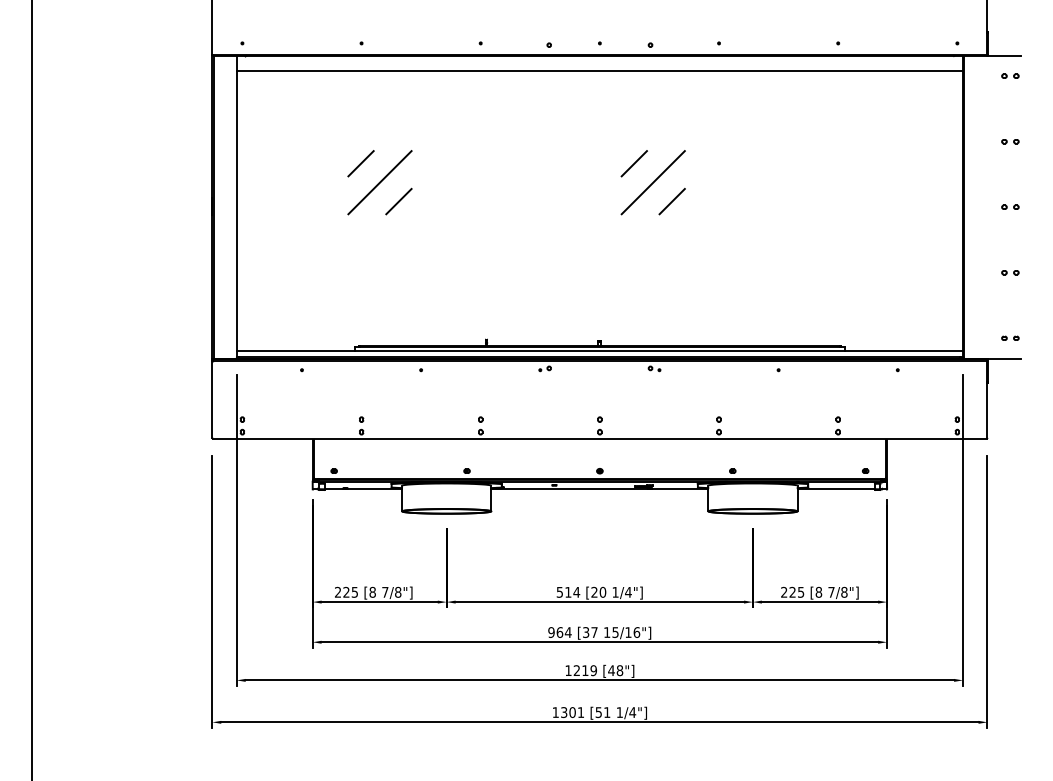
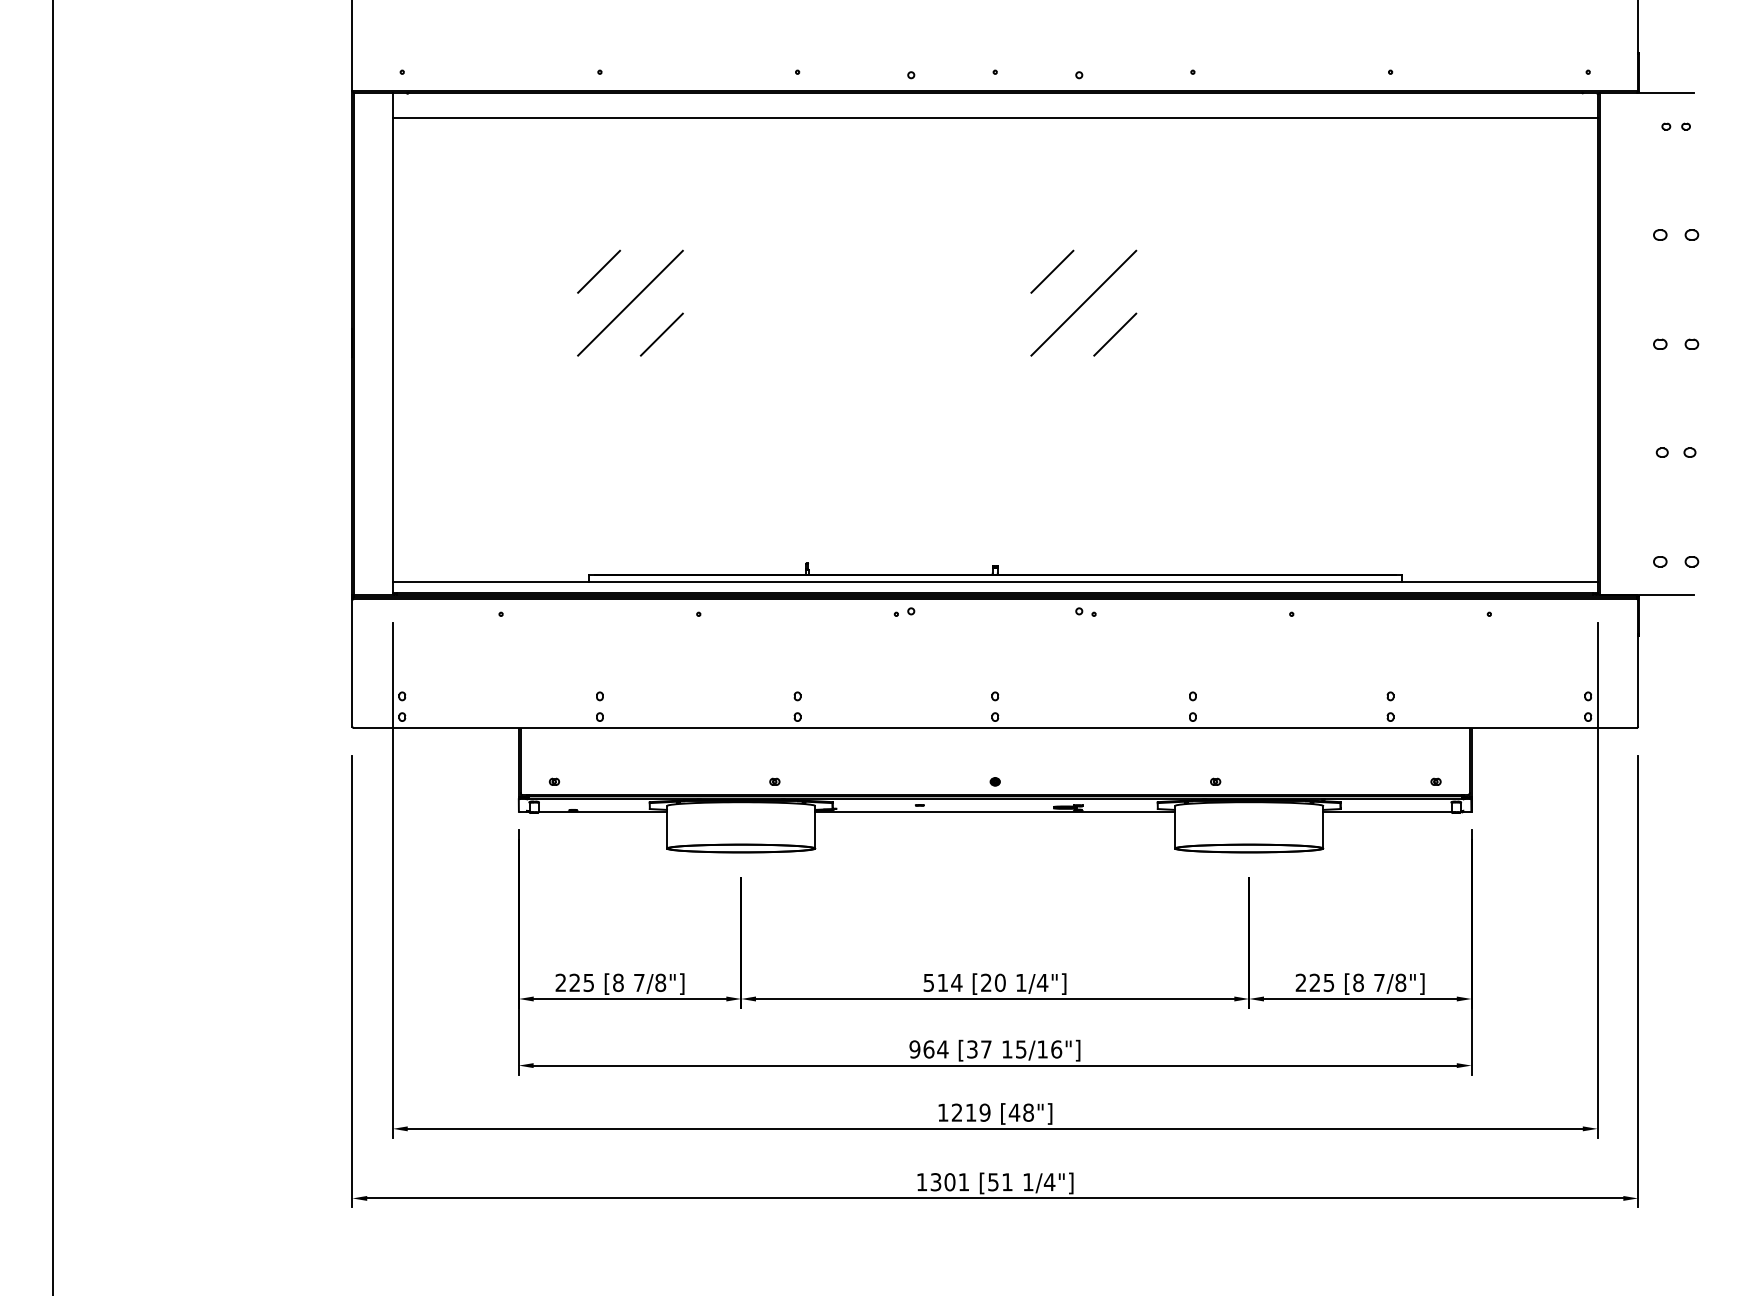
part: (1010, 141) -> (1676, 234), size x1.6
part: (1010, 206) -> (1676, 342), size x1.6
part: (1010, 272) -> (1676, 452), size x1.4
part: (1010, 337) -> (1676, 560), size x1.6

